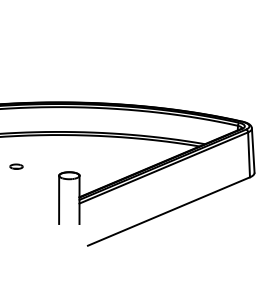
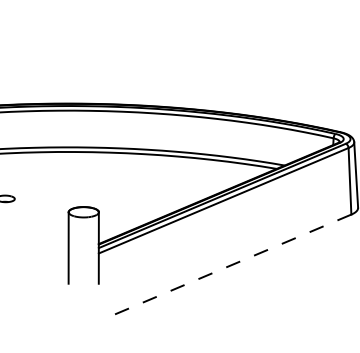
line: (168, 211) -> (230, 265), solid -> dashed

